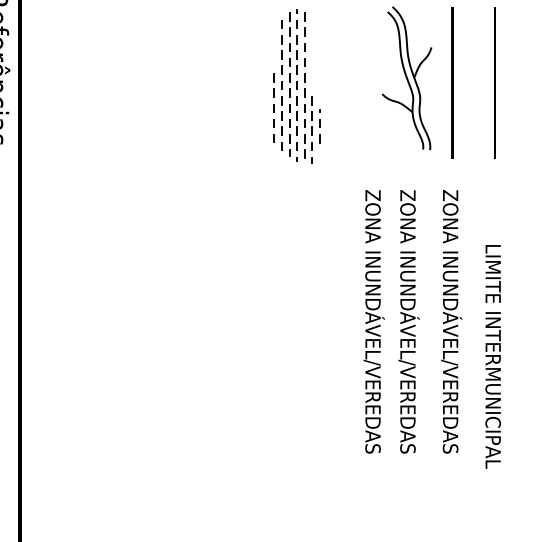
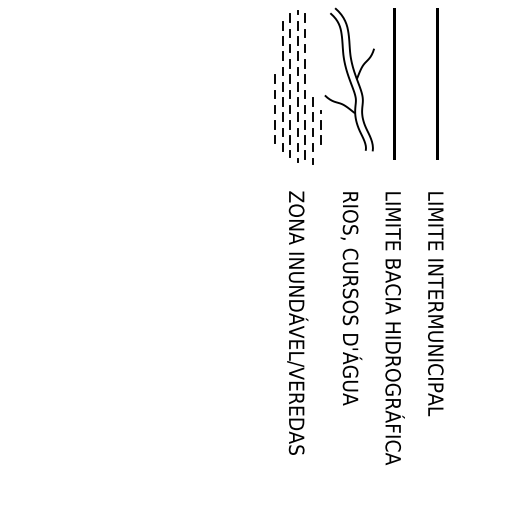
part: (296, 86) -> (297, 87), moved
text: (373, 321) -> (297, 322), moved
text: (408, 321) -> (351, 322), ZONA INUNDÁVEL/VEREDAS -> RIOS, CURSOS D'ÁGUA
text: (451, 326) -> (394, 327), ZONA INUNDÁVEL/VEREDAS -> LIMITE BACIA HIDROGRÁFICA
text: (492, 356) -> (435, 303), moved

